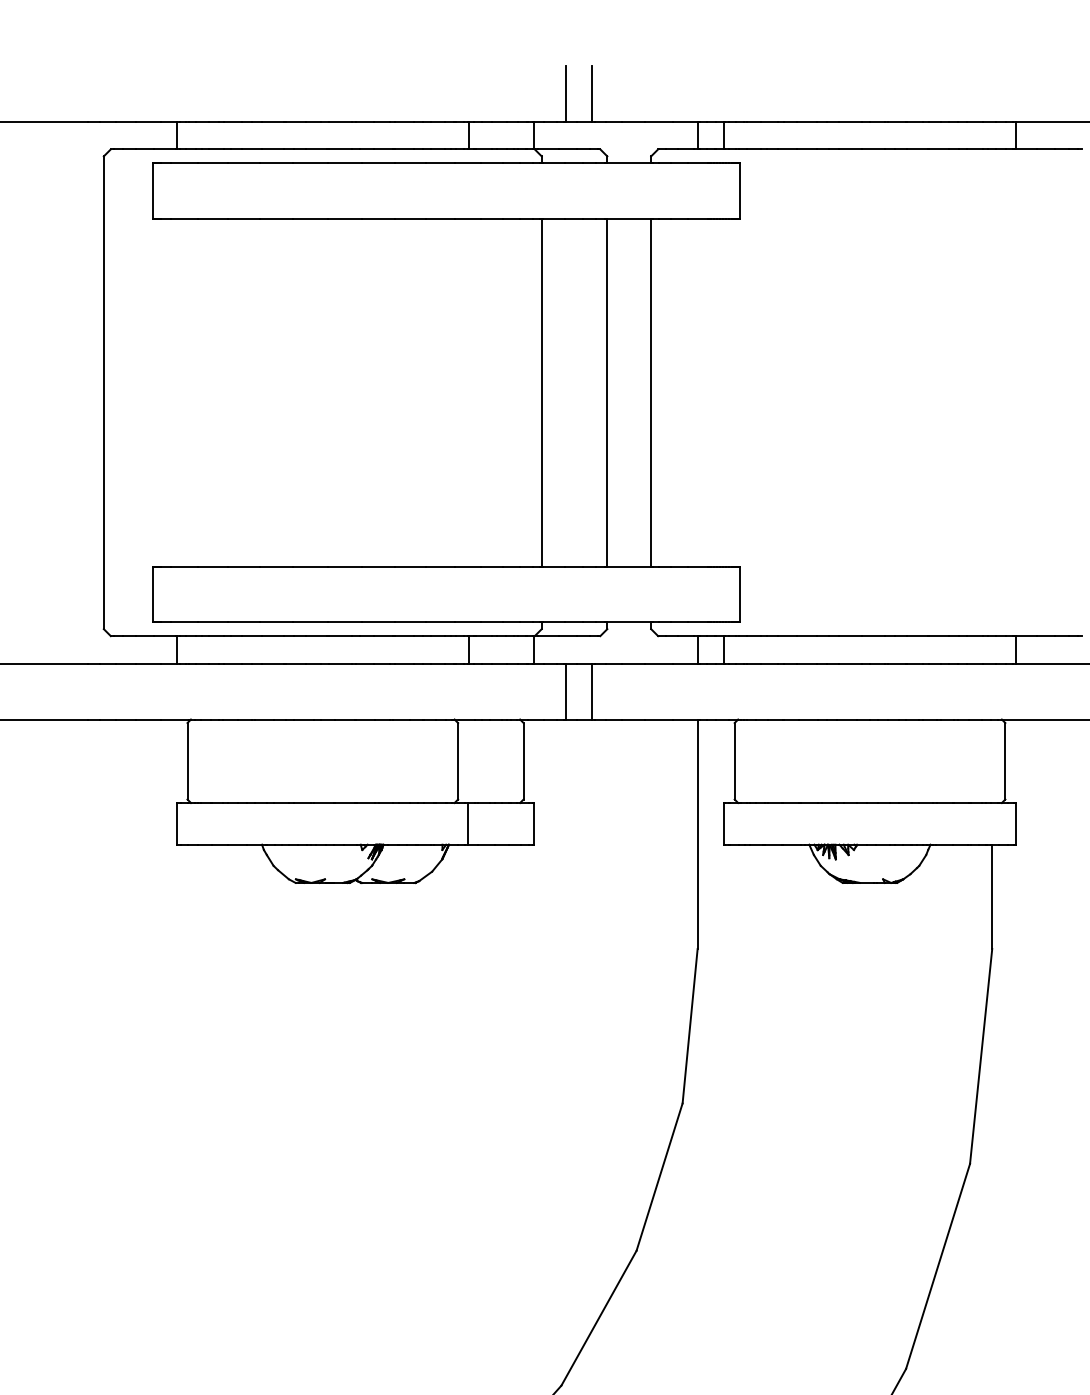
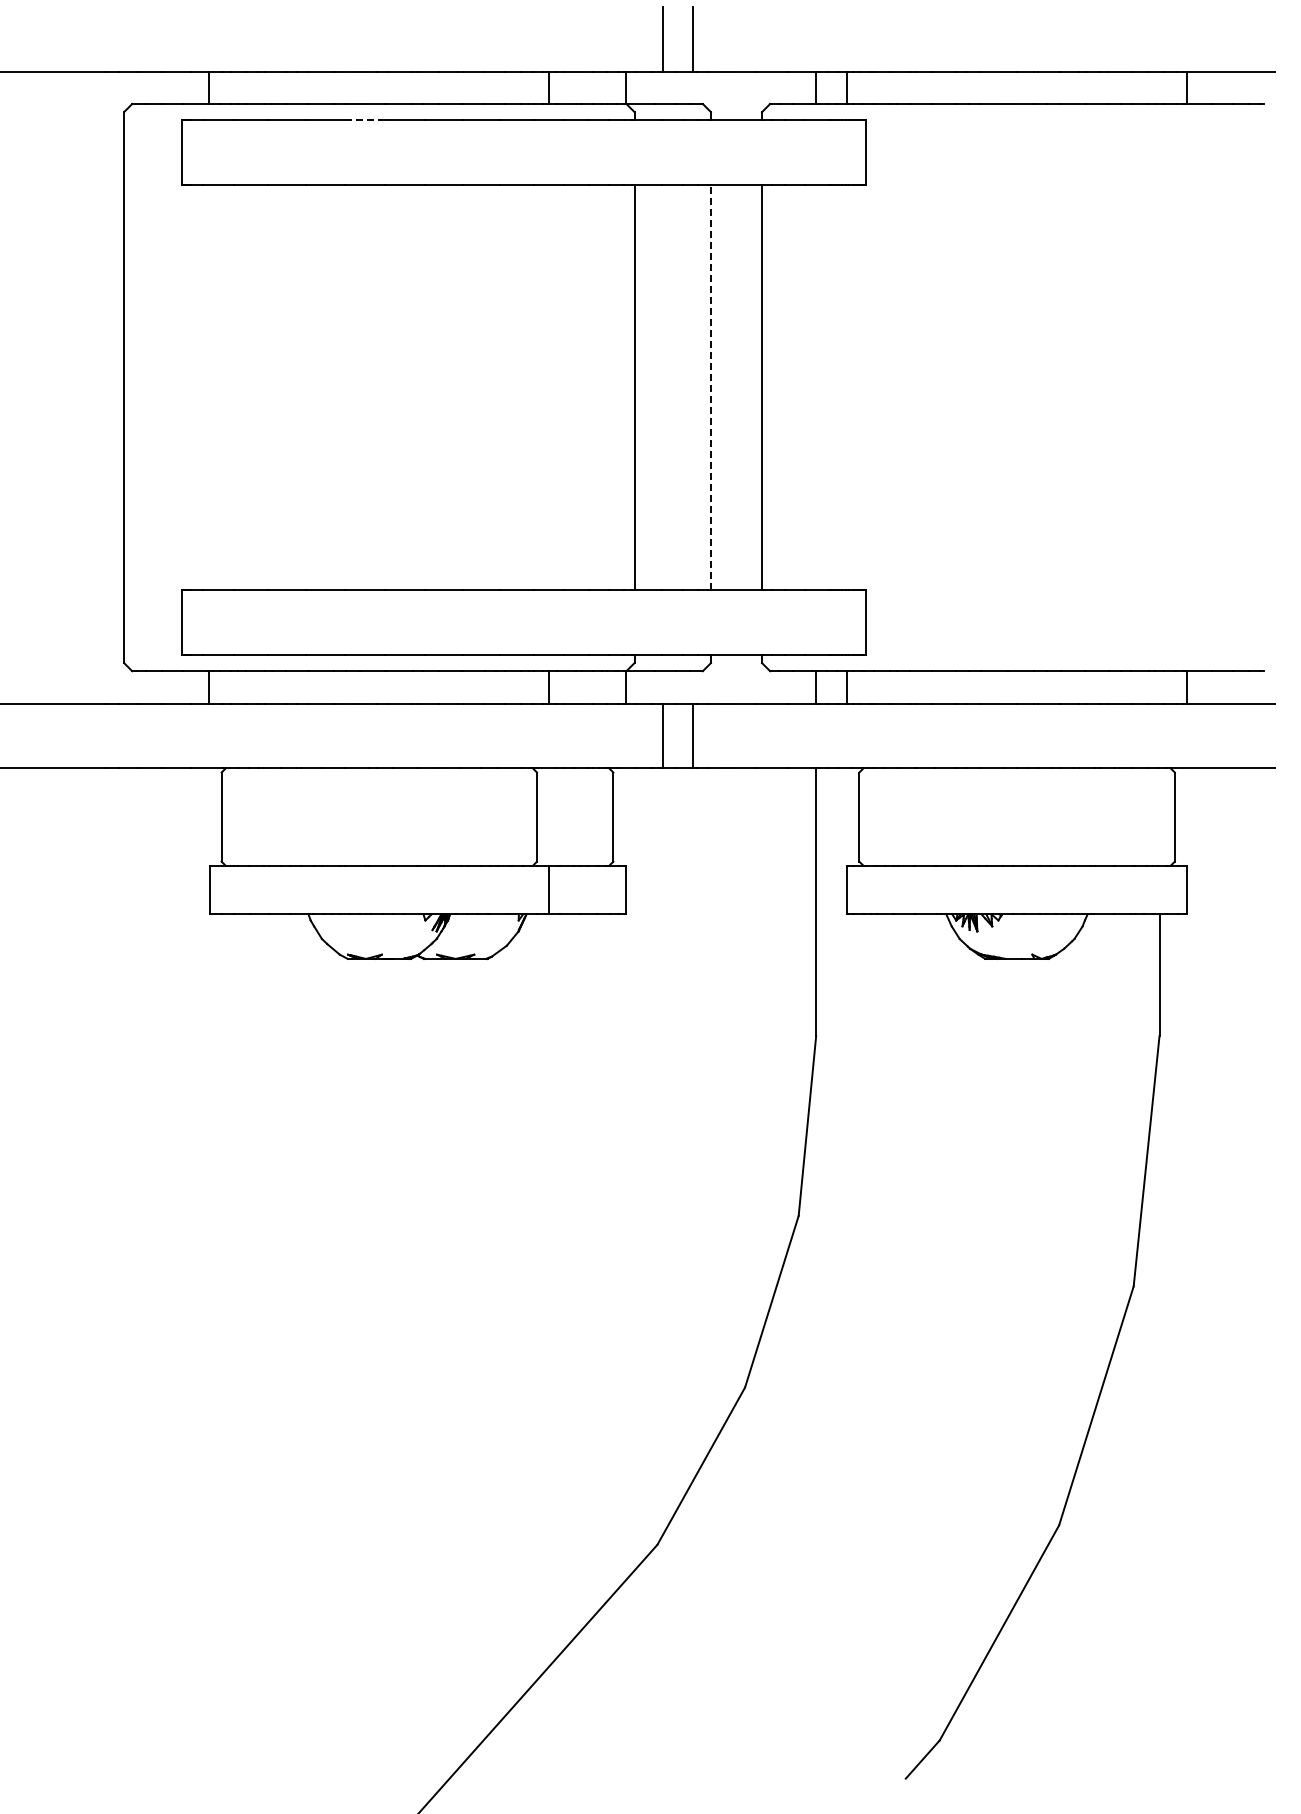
line: (310, 163) -> (364, 120), solid -> dashed
line: (606, 392) -> (710, 387), solid -> dashed

